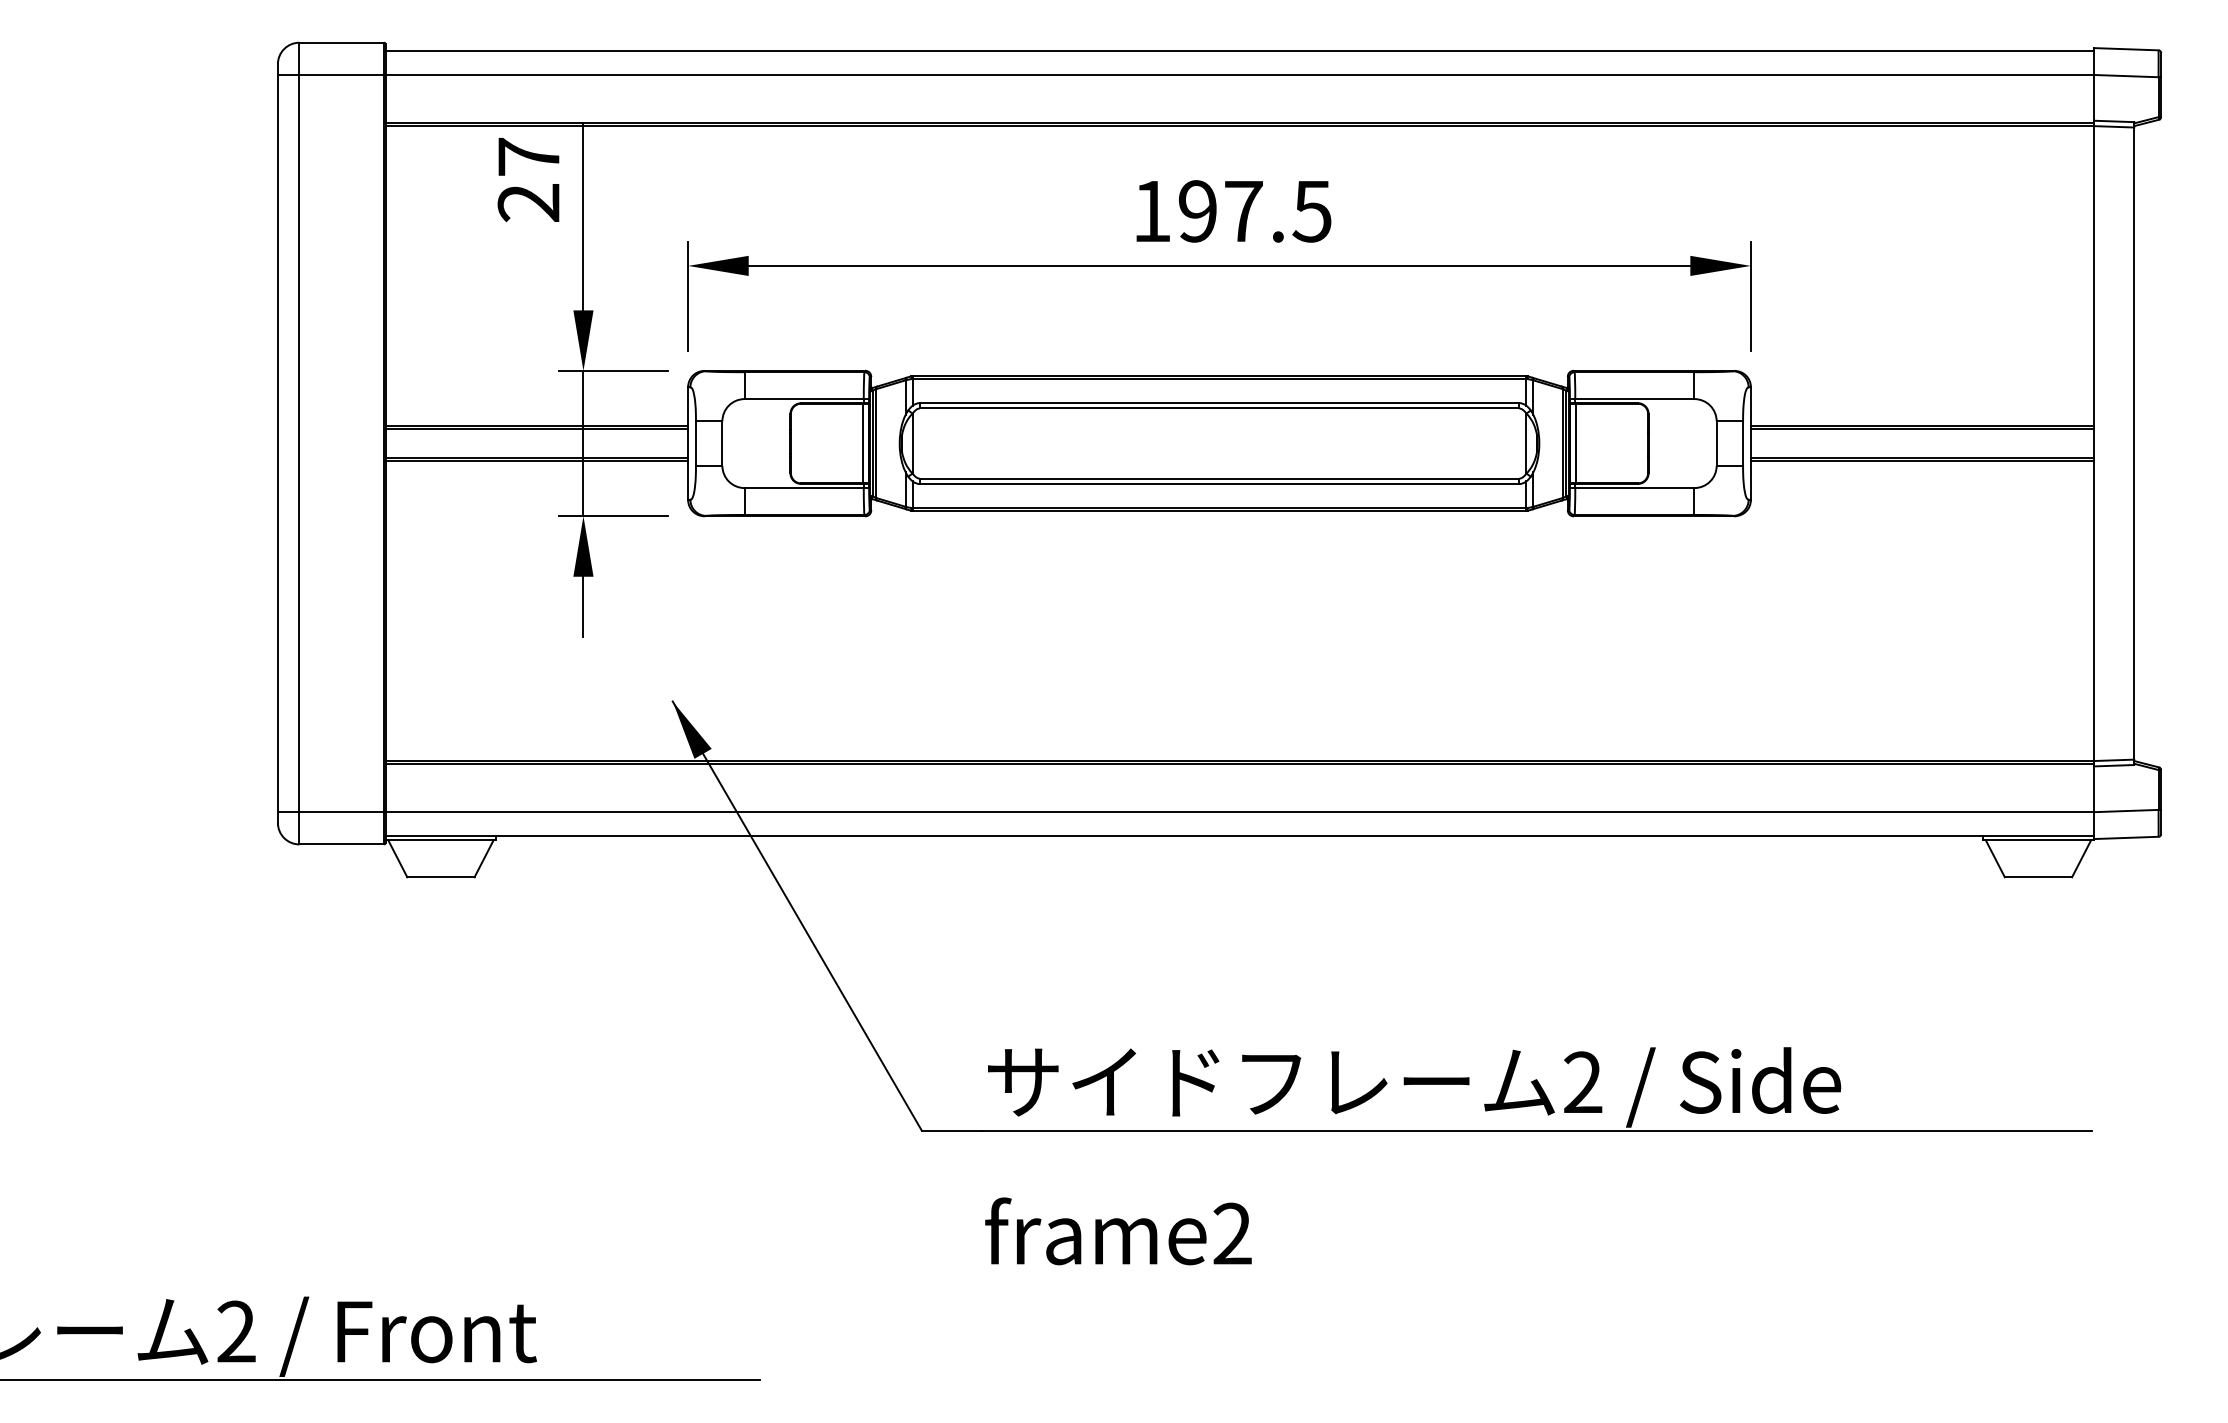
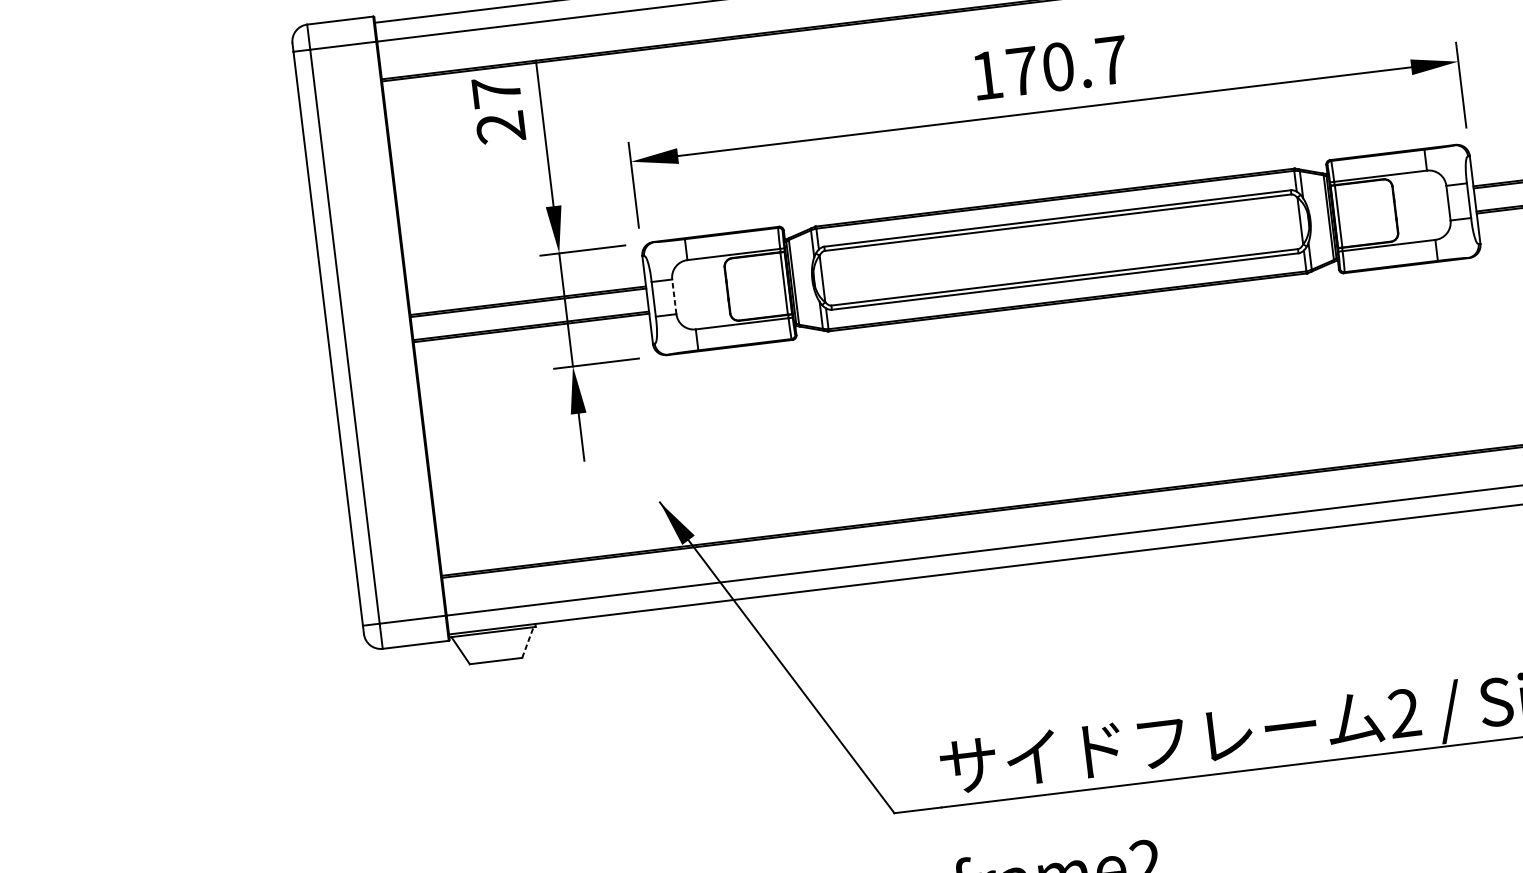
text: (1255, 211) -> (1067, 65), 197.5 -> 170.7
line: (722, 443) -> (674, 296), solid -> dashed
line: (484, 858) -> (528, 642), solid -> dashed

